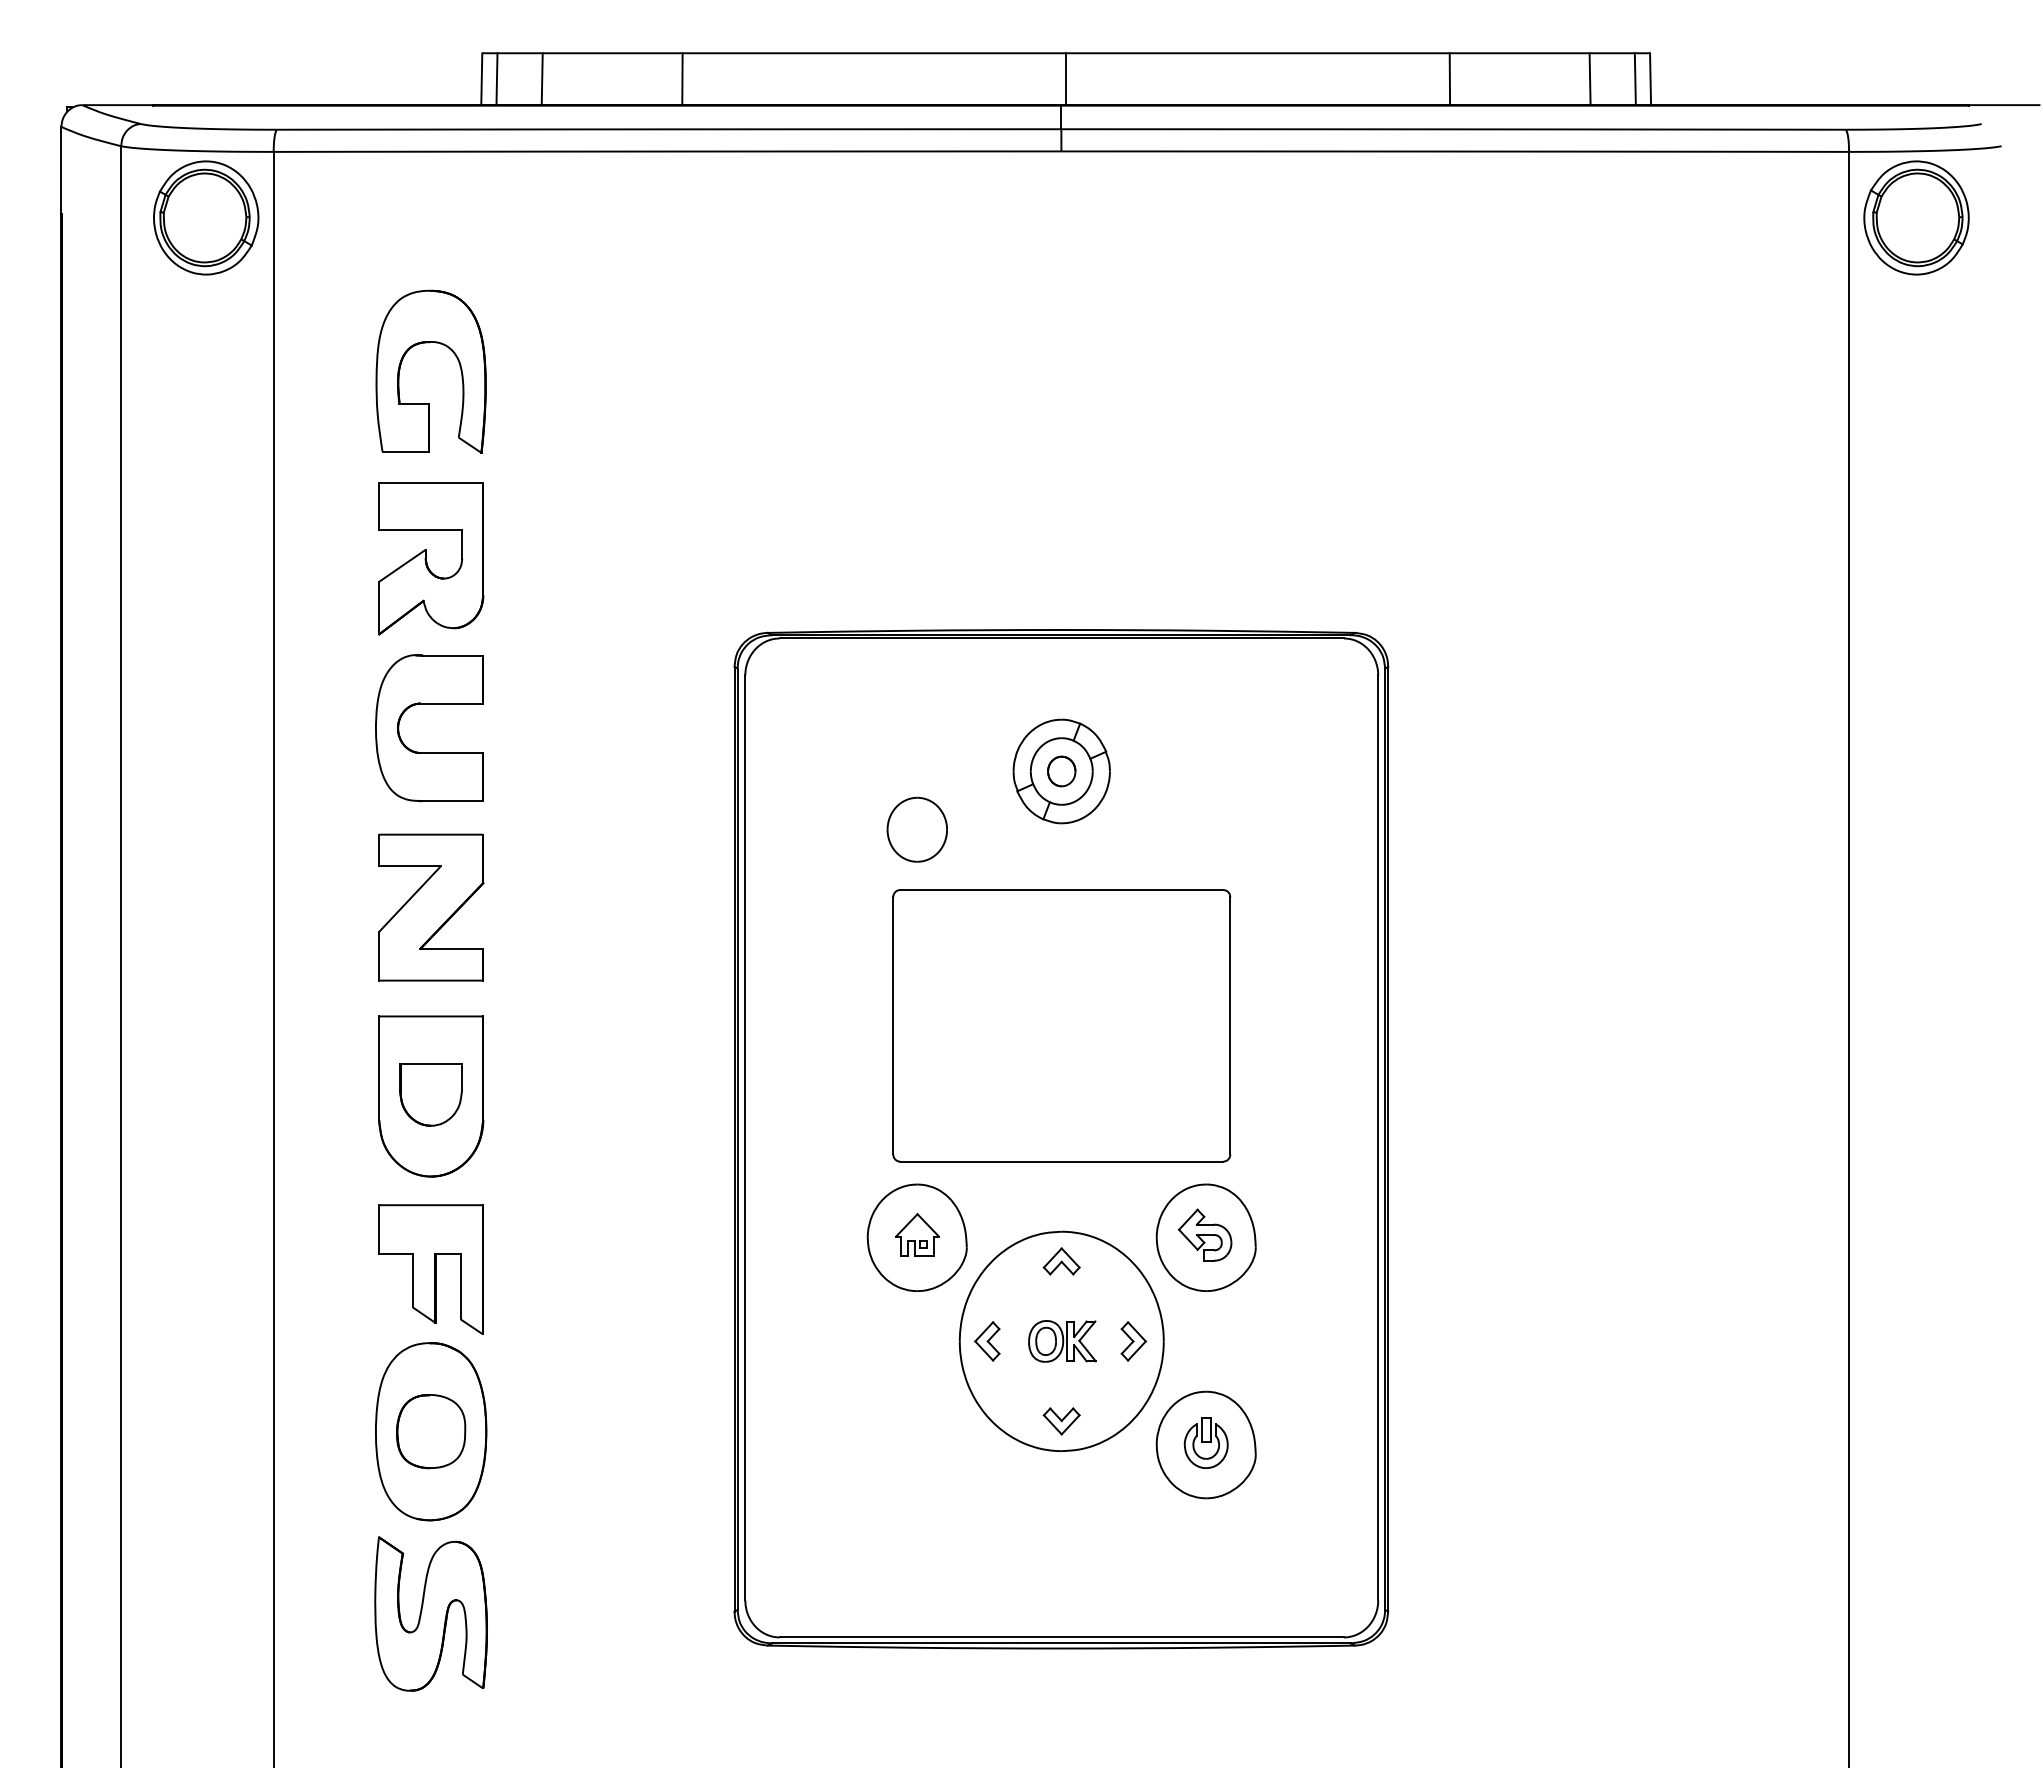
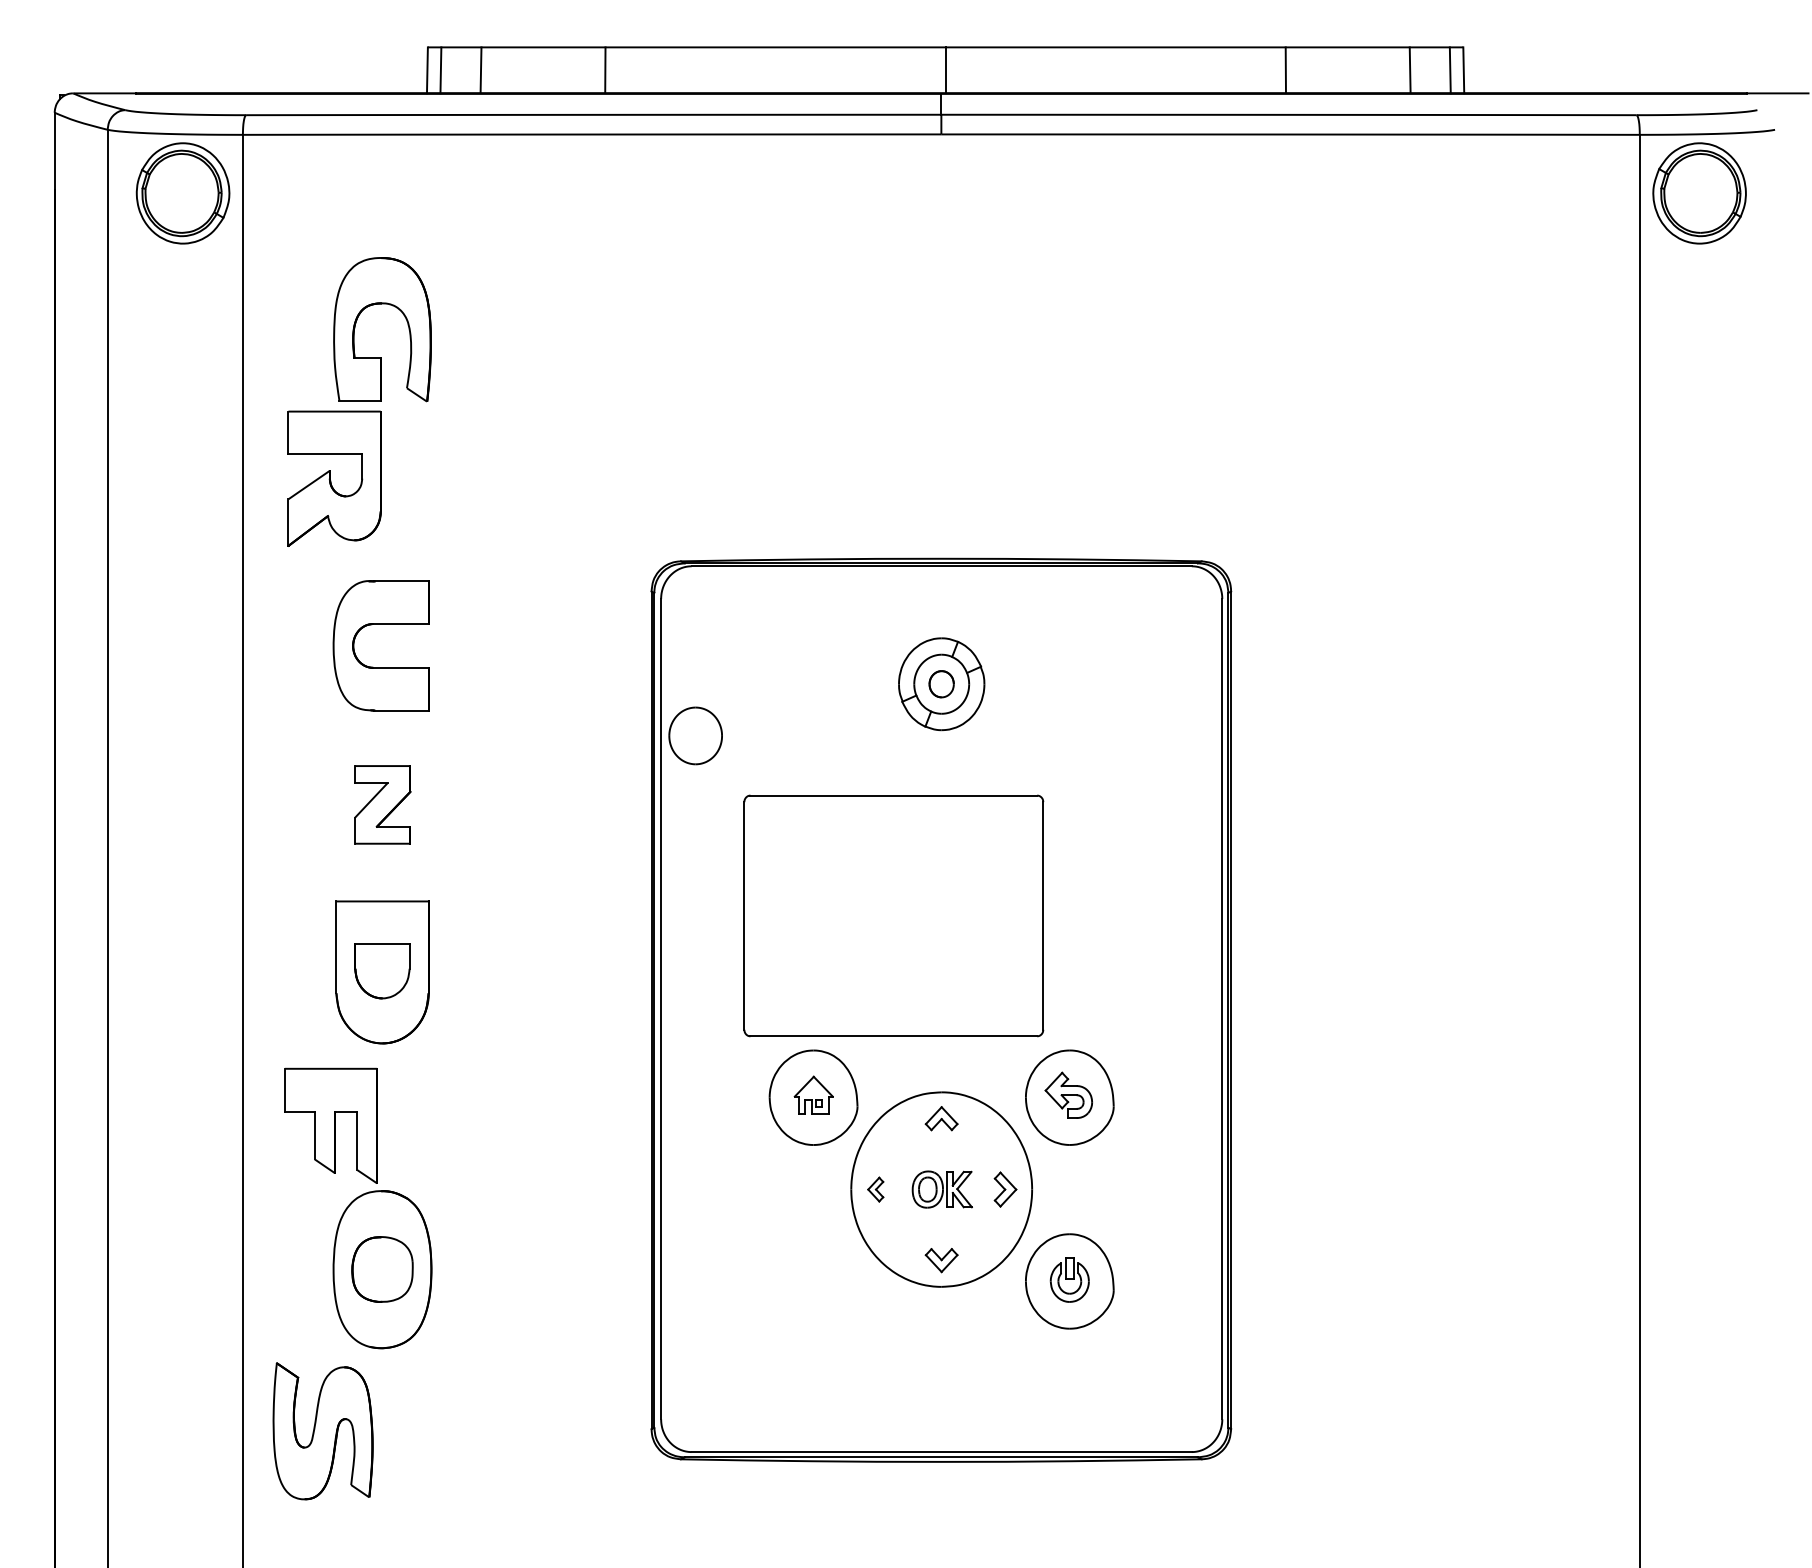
part: (431, 558) -> (334, 478), moved
part: (916, 829) -> (694, 735), moved
part: (431, 907) -> (382, 804), size x0.6
part: (1061, 1025) -> (893, 915), moved
part: (430, 1269) -> (330, 1125), moved
part: (987, 1341) -> (875, 1189), size x0.7
part: (430, 1613) -> (322, 1430), moved

